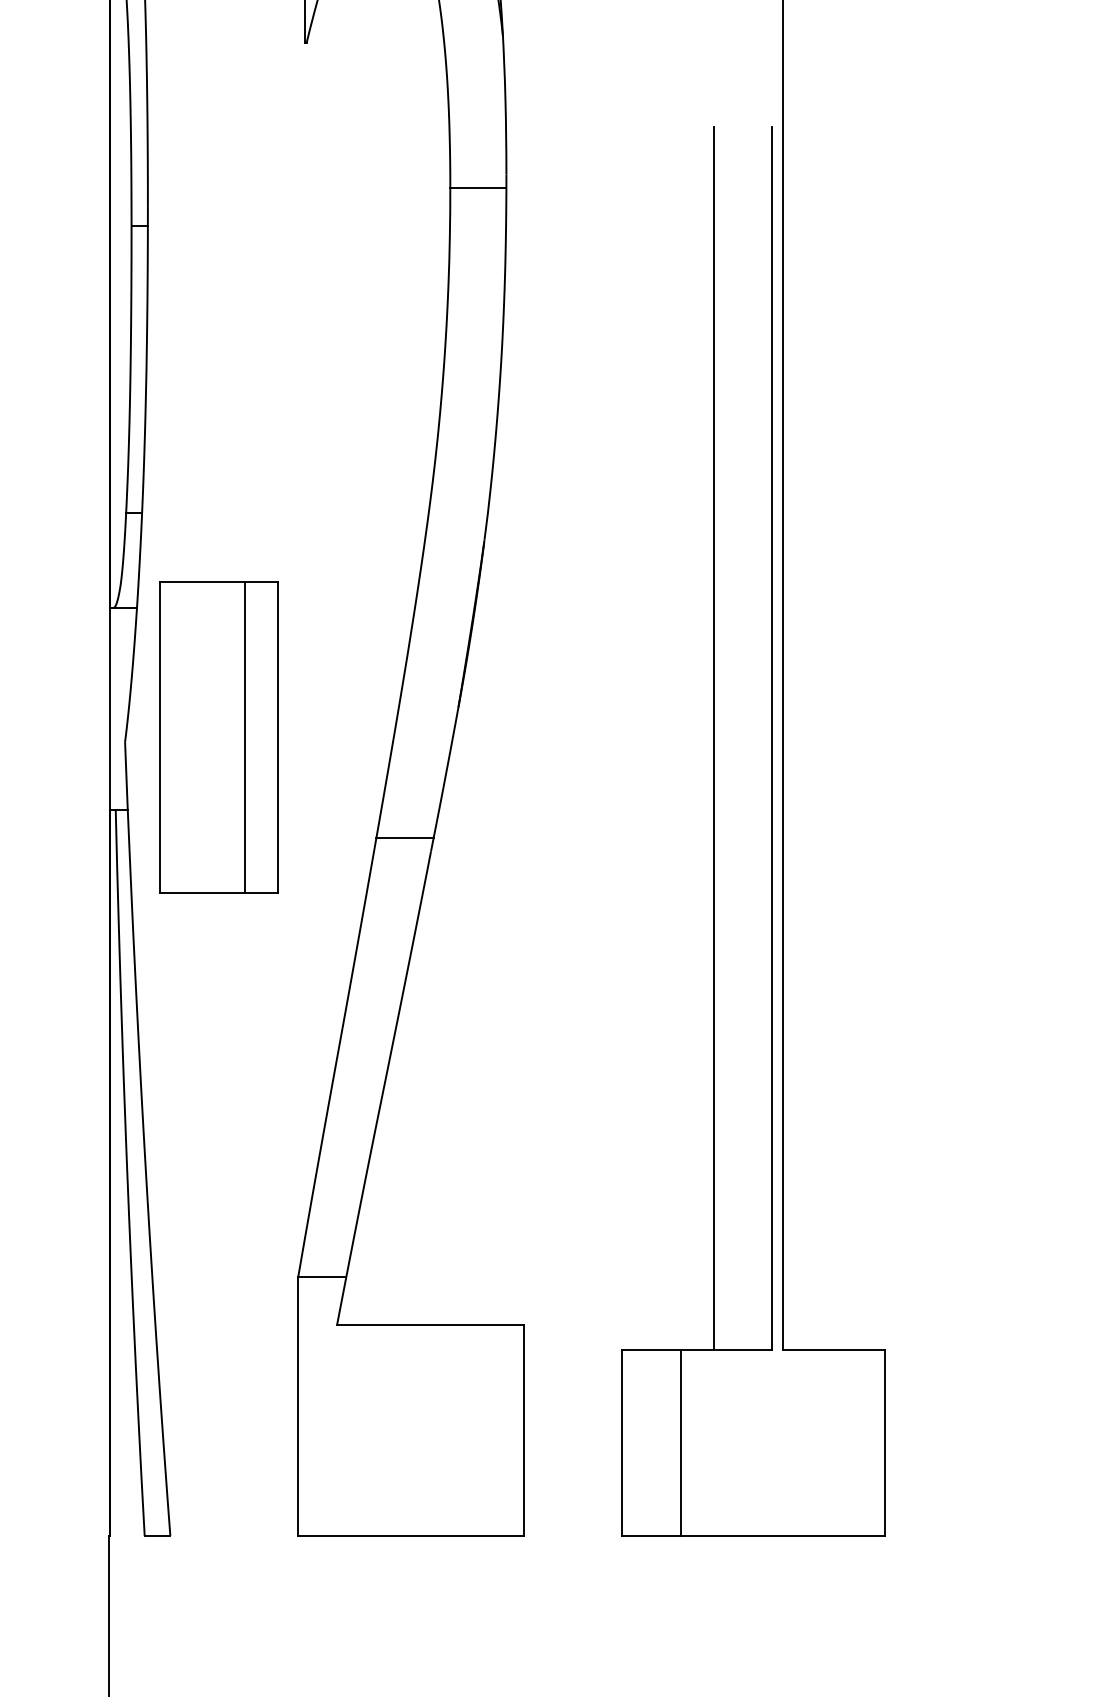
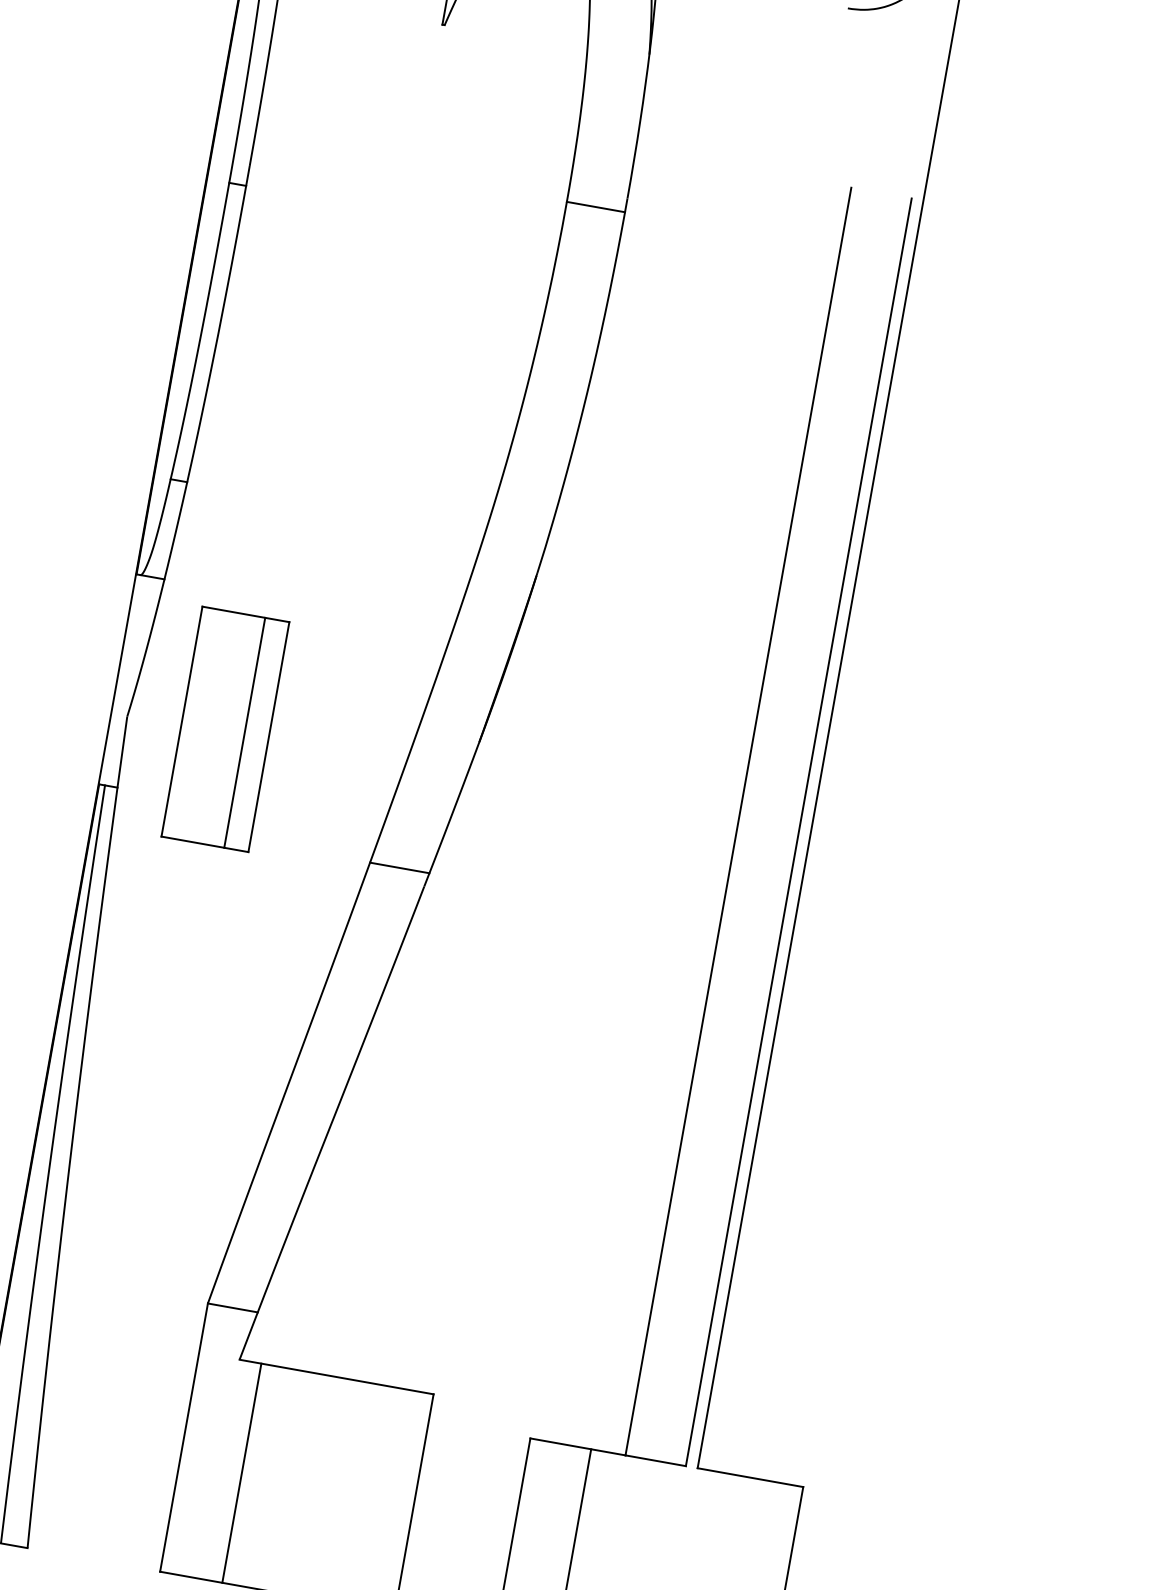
part: (218, 737) -> (224, 729), size x0.71
line: (358, 1429) -> (242, 1472), added

